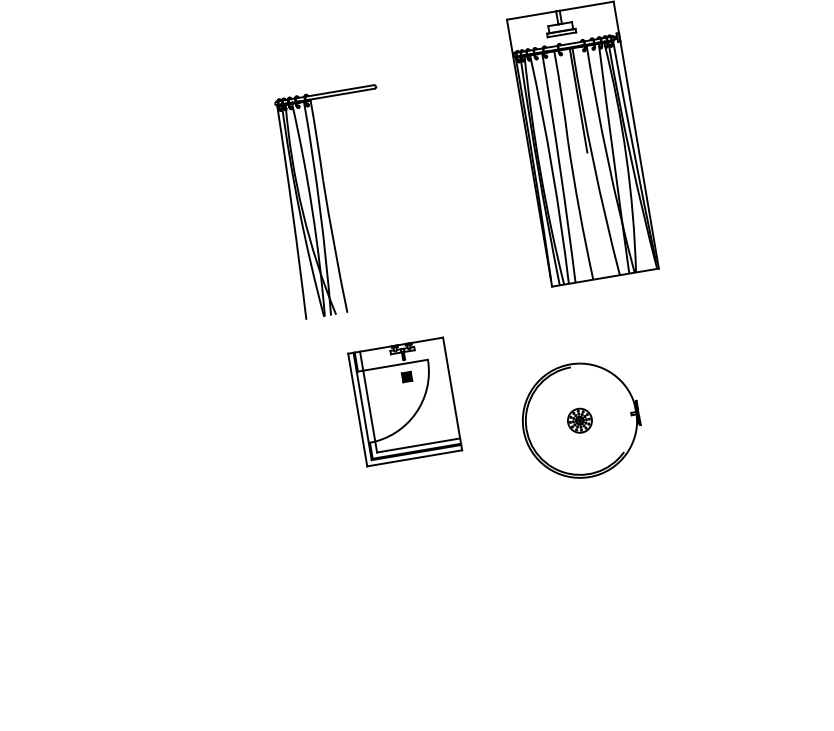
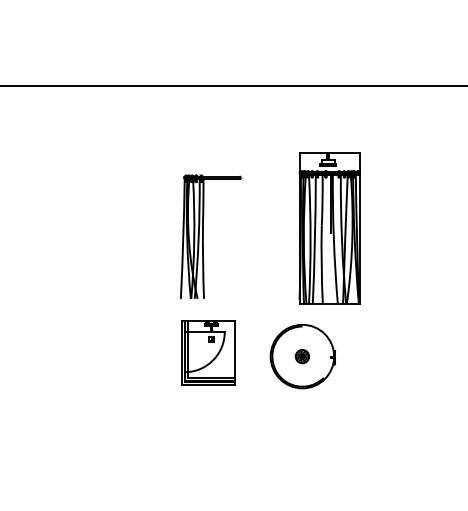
part: (327, 202) -> (203, 236), moved
part: (580, 420) -> (302, 356), moved

